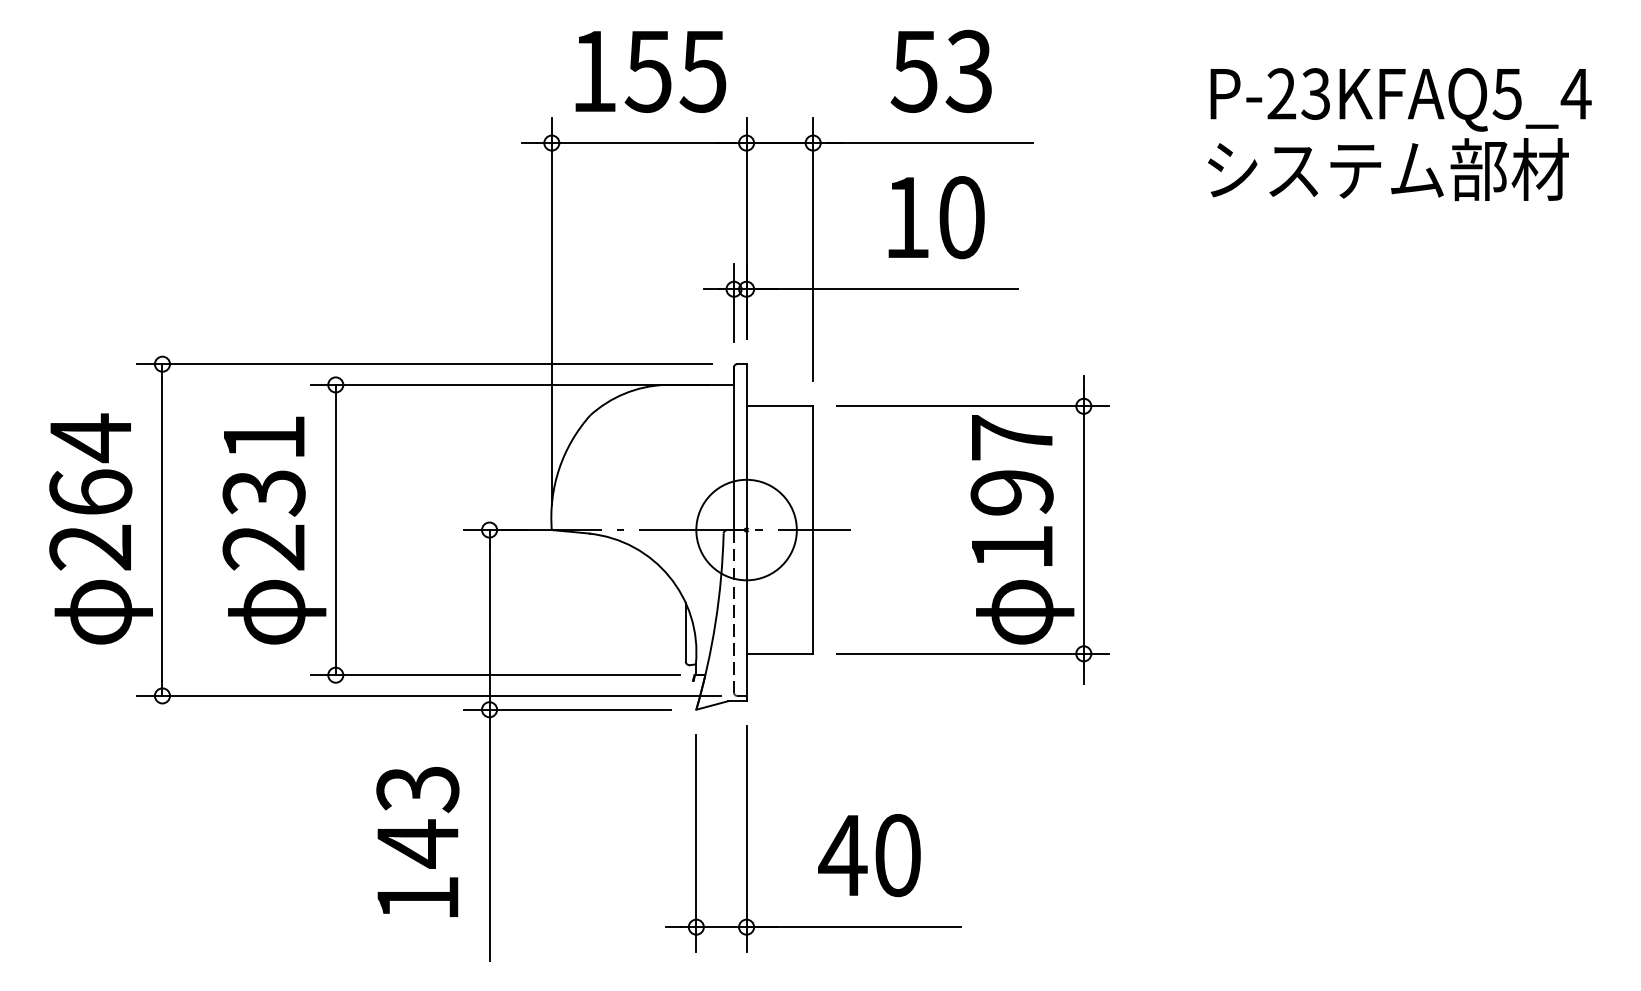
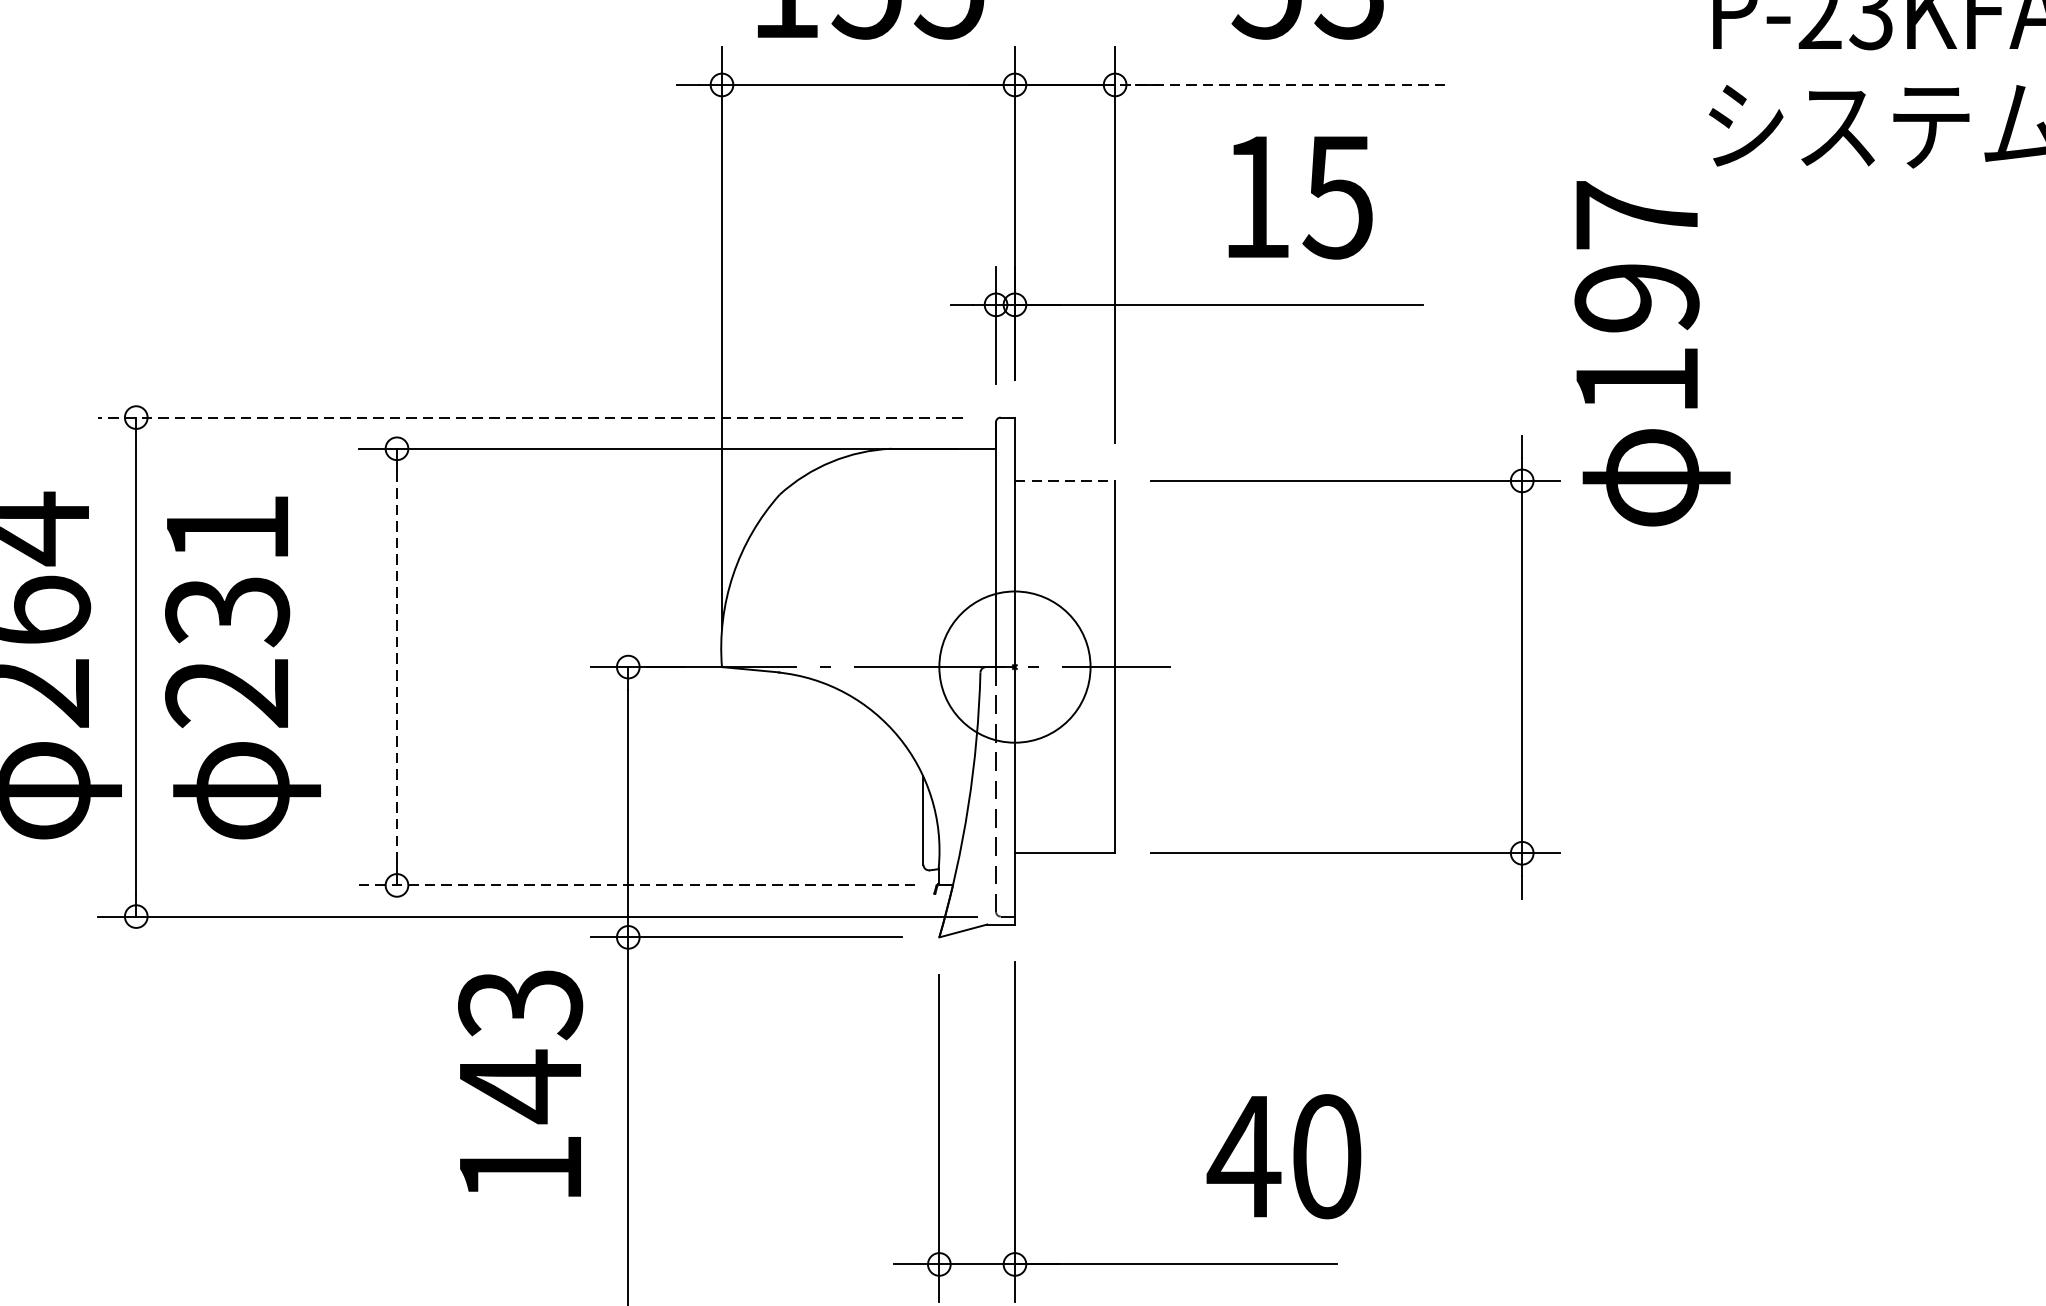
line: (922, 143) -> (1279, 85), solid -> dashed
text: (960, 217) -> (1336, 196), 10 -> 15
line: (424, 364) -> (530, 418), solid -> dashed
line: (780, 406) -> (1065, 481), solid -> dashed
text: (1022, 529) -> (1652, 353), moved
text: (274, 530) -> (243, 667), moved
line: (335, 530) -> (396, 667), solid -> dashed
line: (495, 675) -> (637, 885), solid -> dashed
text: (417, 841) -> (519, 1082), moved
text: (869, 855) -> (1284, 1156), moved

